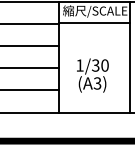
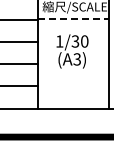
line: (94, 22) -> (74, 18), solid -> dashed
text: (92, 75) -> (72, 51), moved

